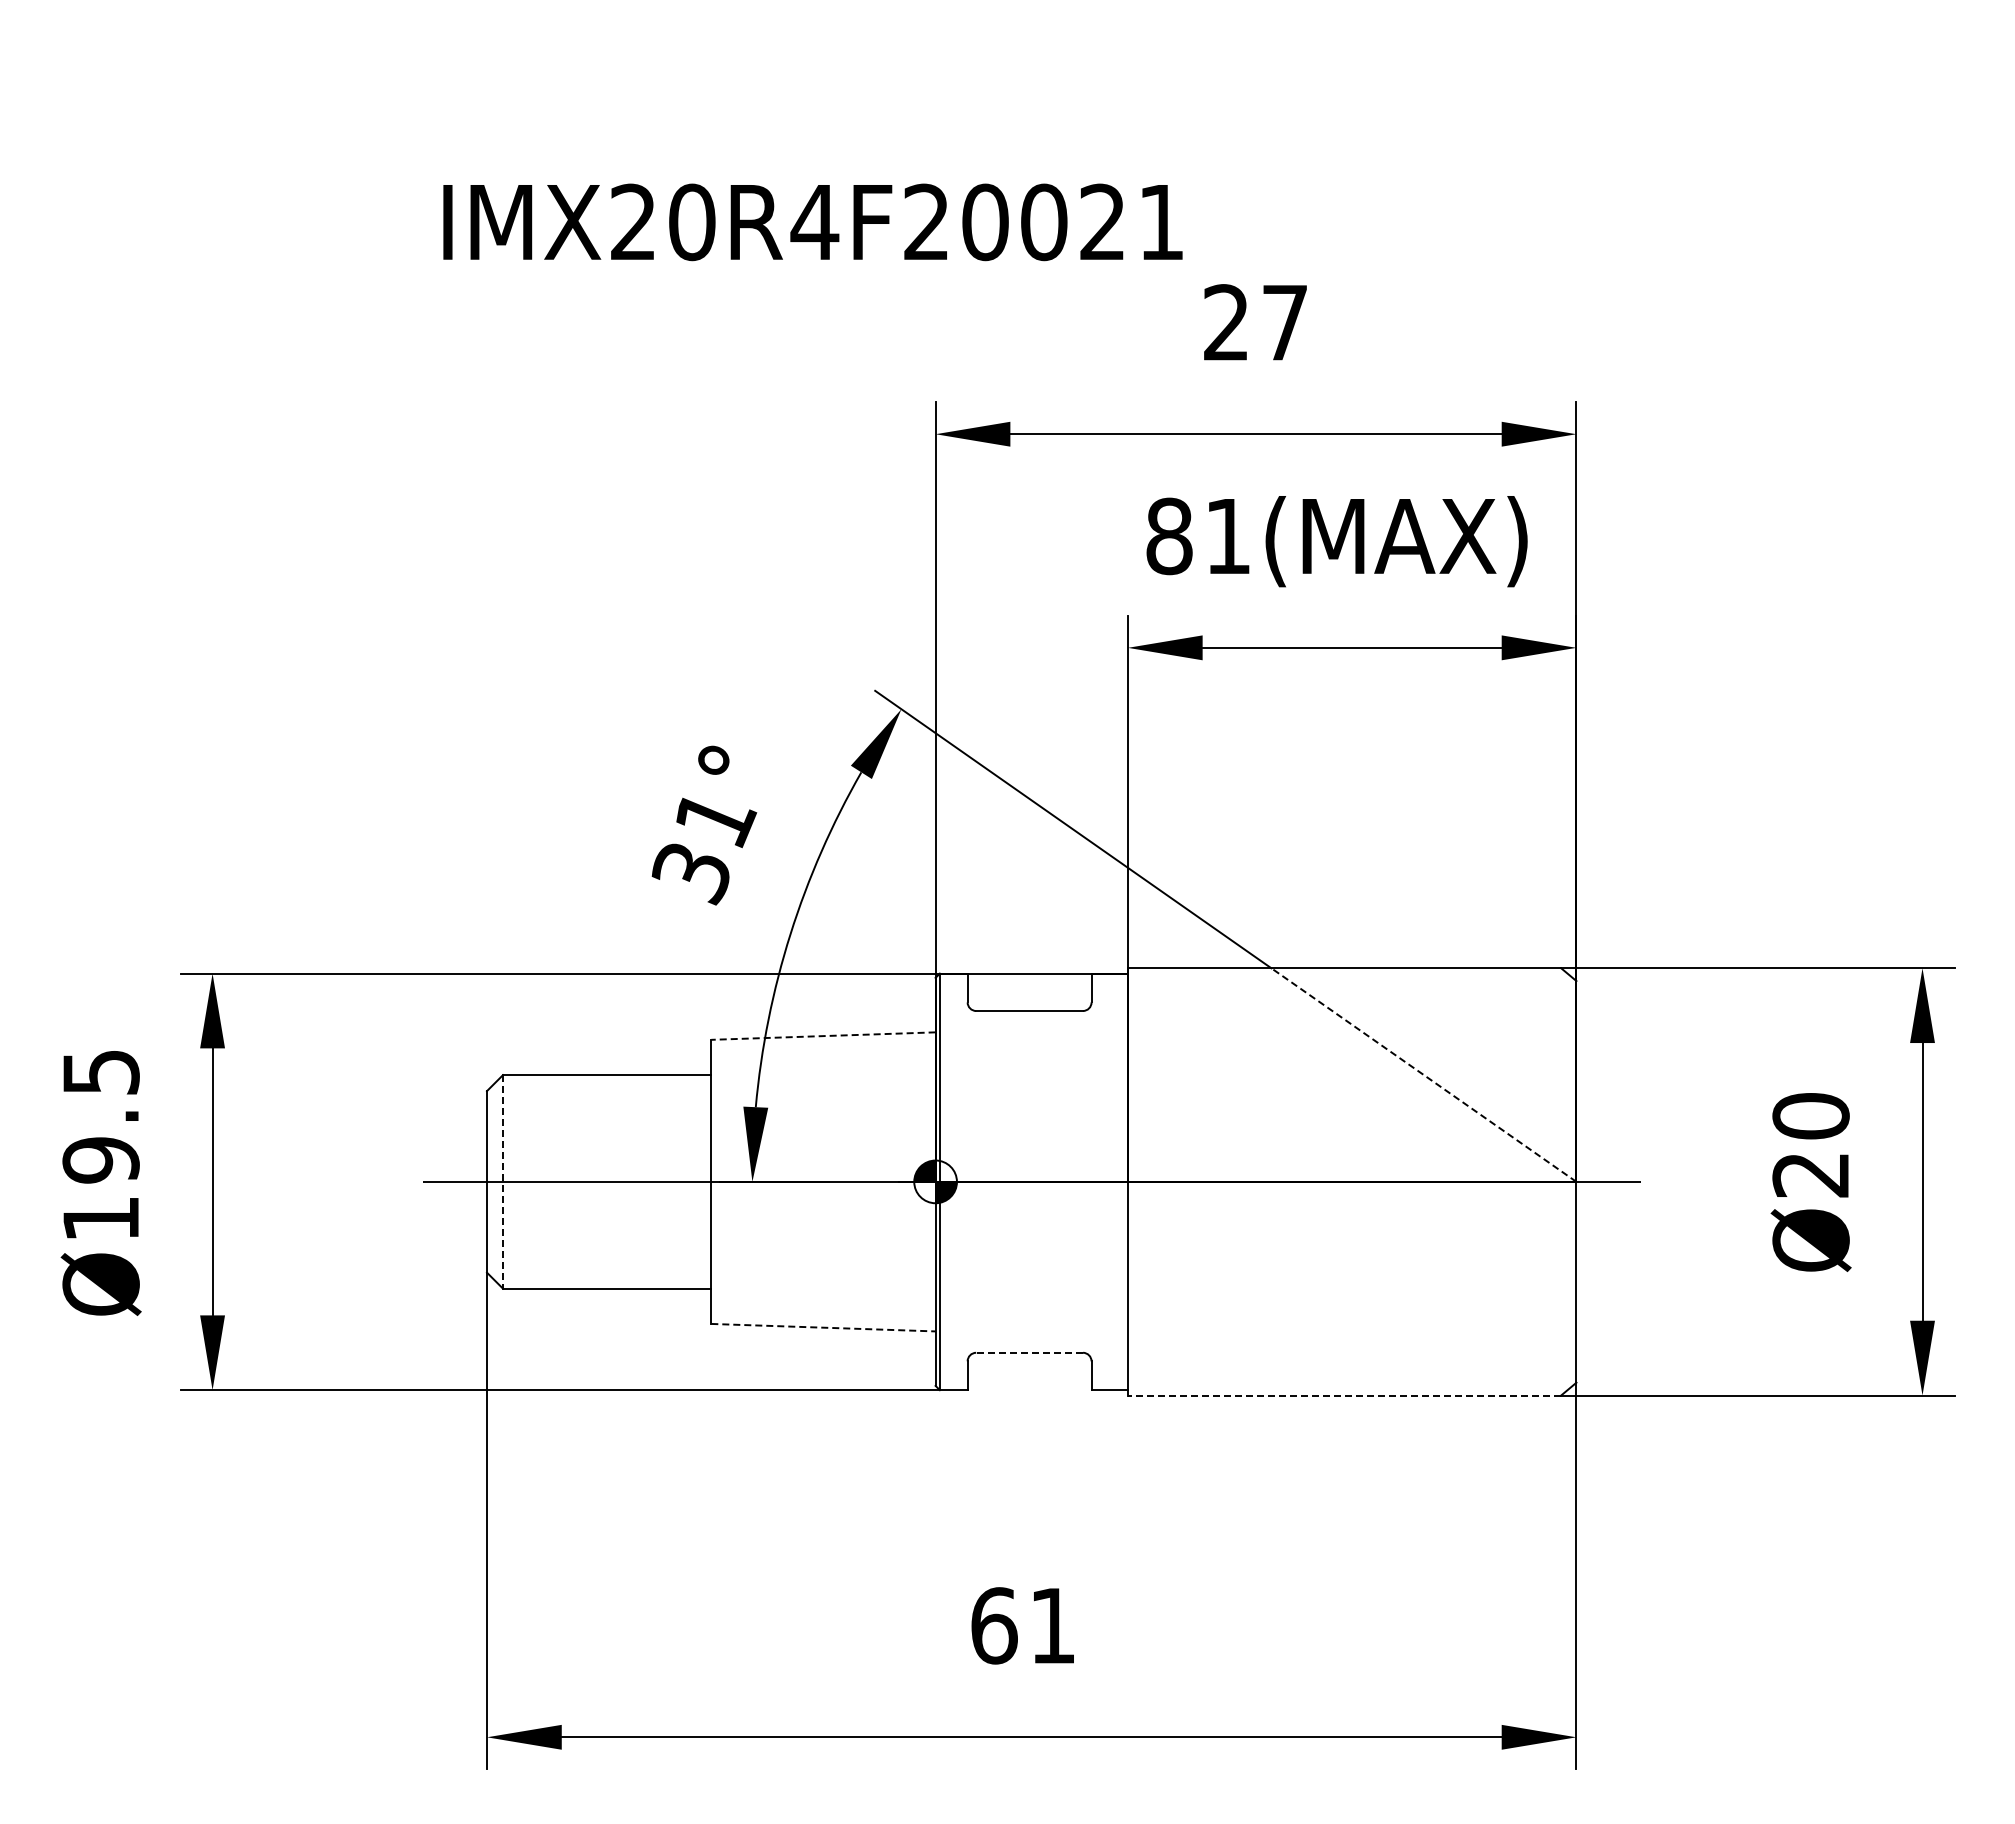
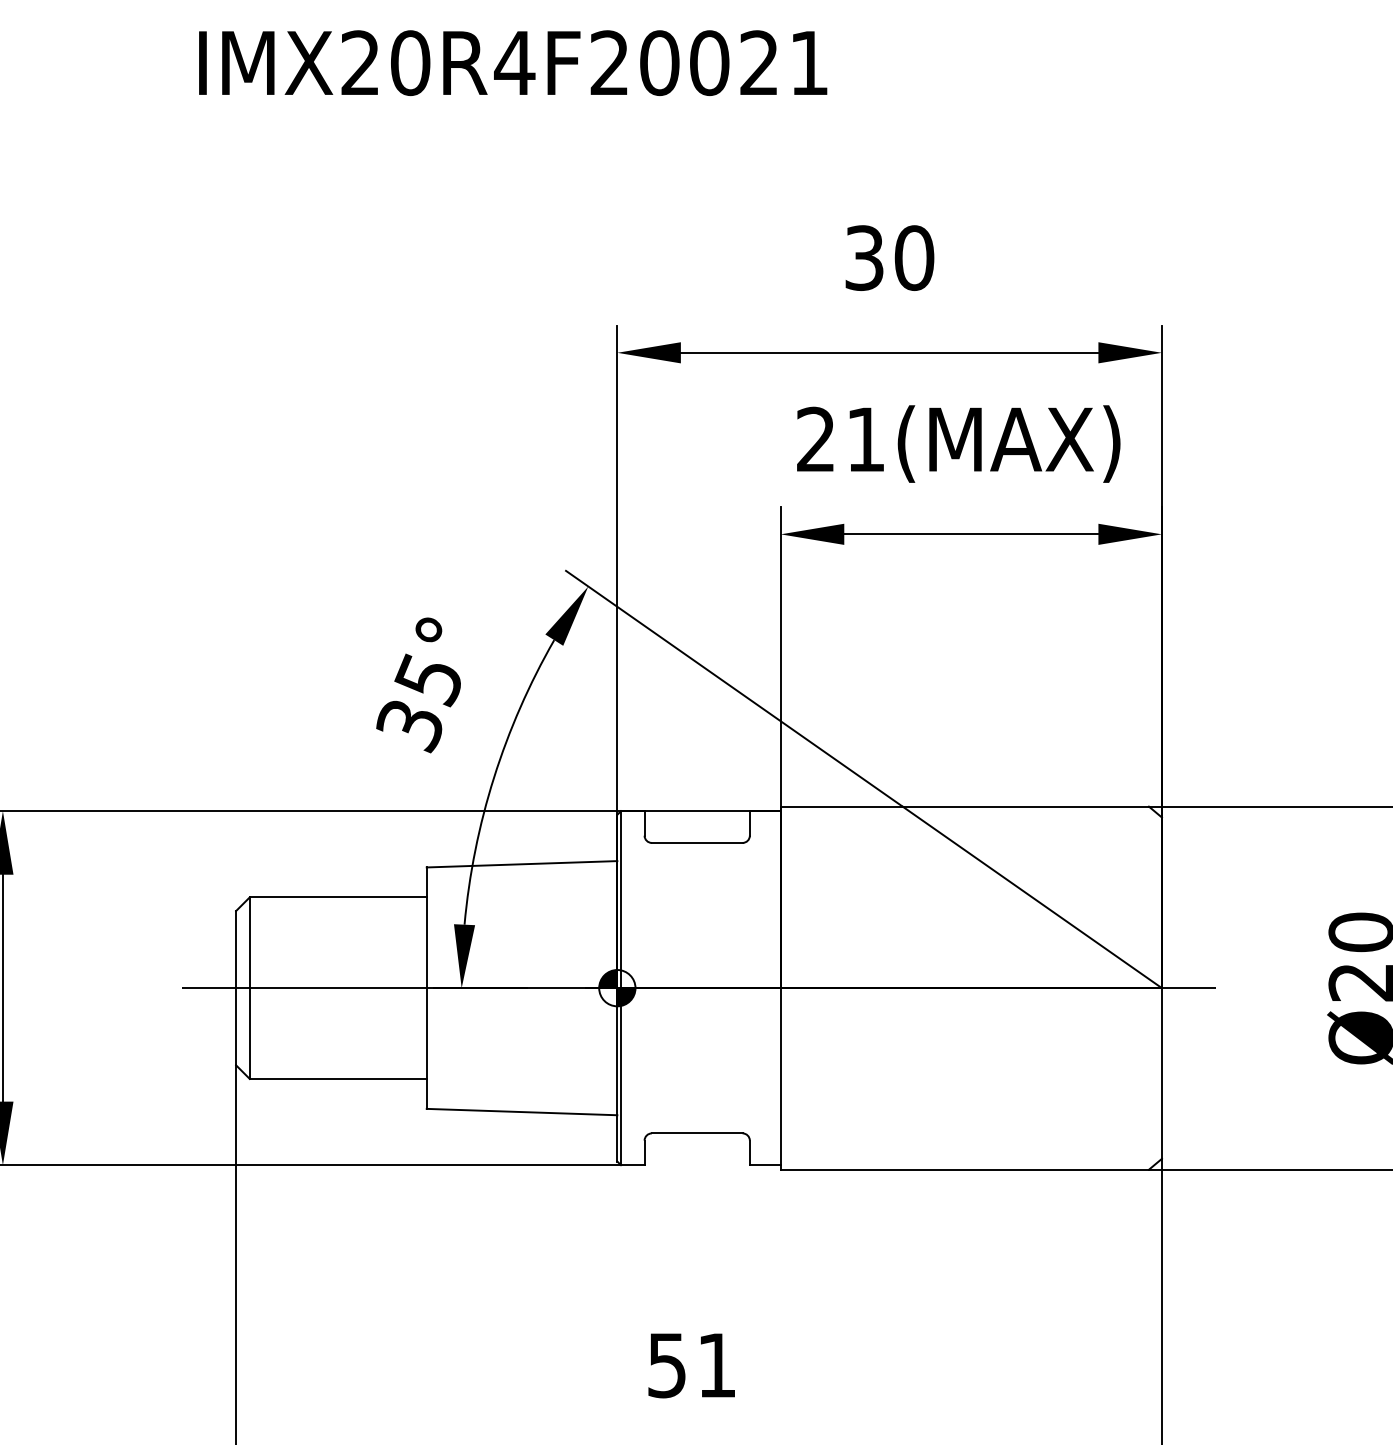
text: (812, 222) -> (512, 63), moved
text: (1256, 322) -> (890, 257), 27 -> 30
text: (1169, 536) -> (816, 439), 81(MAX) -> 21(MAX)
text: (715, 819) -> (430, 680), 31° -> 35°
line: (822, 1036) -> (521, 864), dashed -> solid
line: (1423, 1074) -> (1031, 896), dashed -> solid
line: (503, 1181) -> (250, 987), dashed -> solid
line: (823, 1327) -> (522, 1111), dashed -> solid
line: (1029, 1352) -> (697, 1133), dashed -> solid
line: (1344, 1395) -> (964, 1169), dashed -> solid
text: (994, 1625) -> (667, 1365), 61 -> 51

